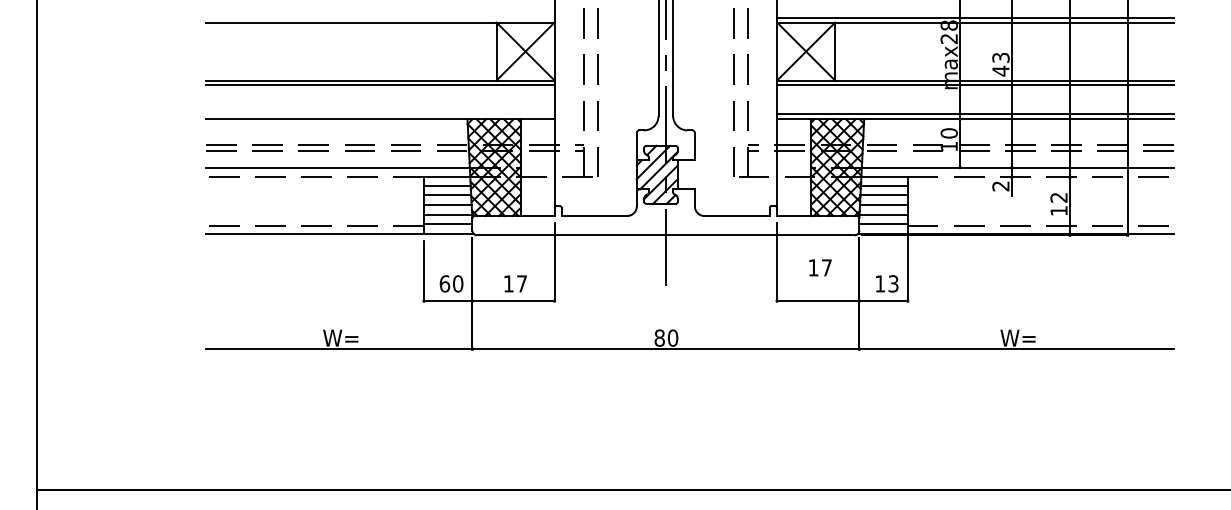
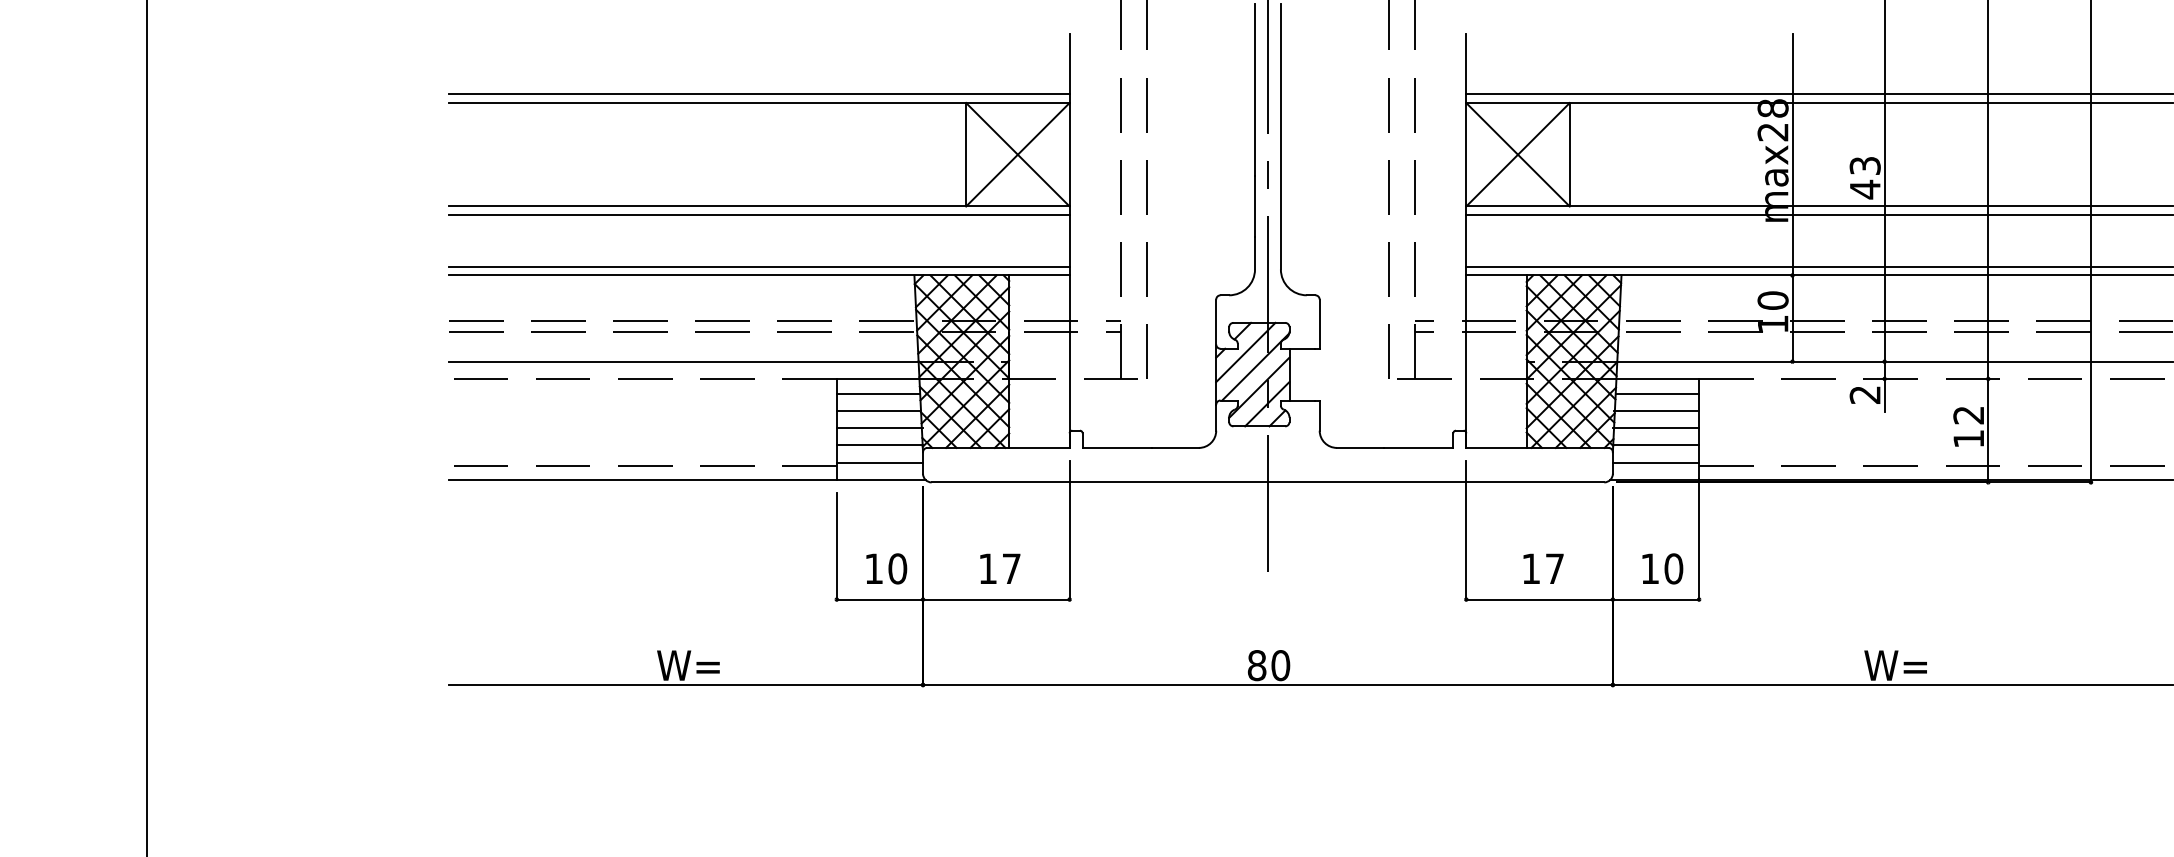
line: (380, 17) -> (759, 94), added
line: (380, 114) -> (759, 266), added
text: (820, 267) -> (1543, 568), moved
text: (444, 283) -> (873, 568), 60 -> 10
text: (893, 283) -> (1673, 568), 13 -> 10

